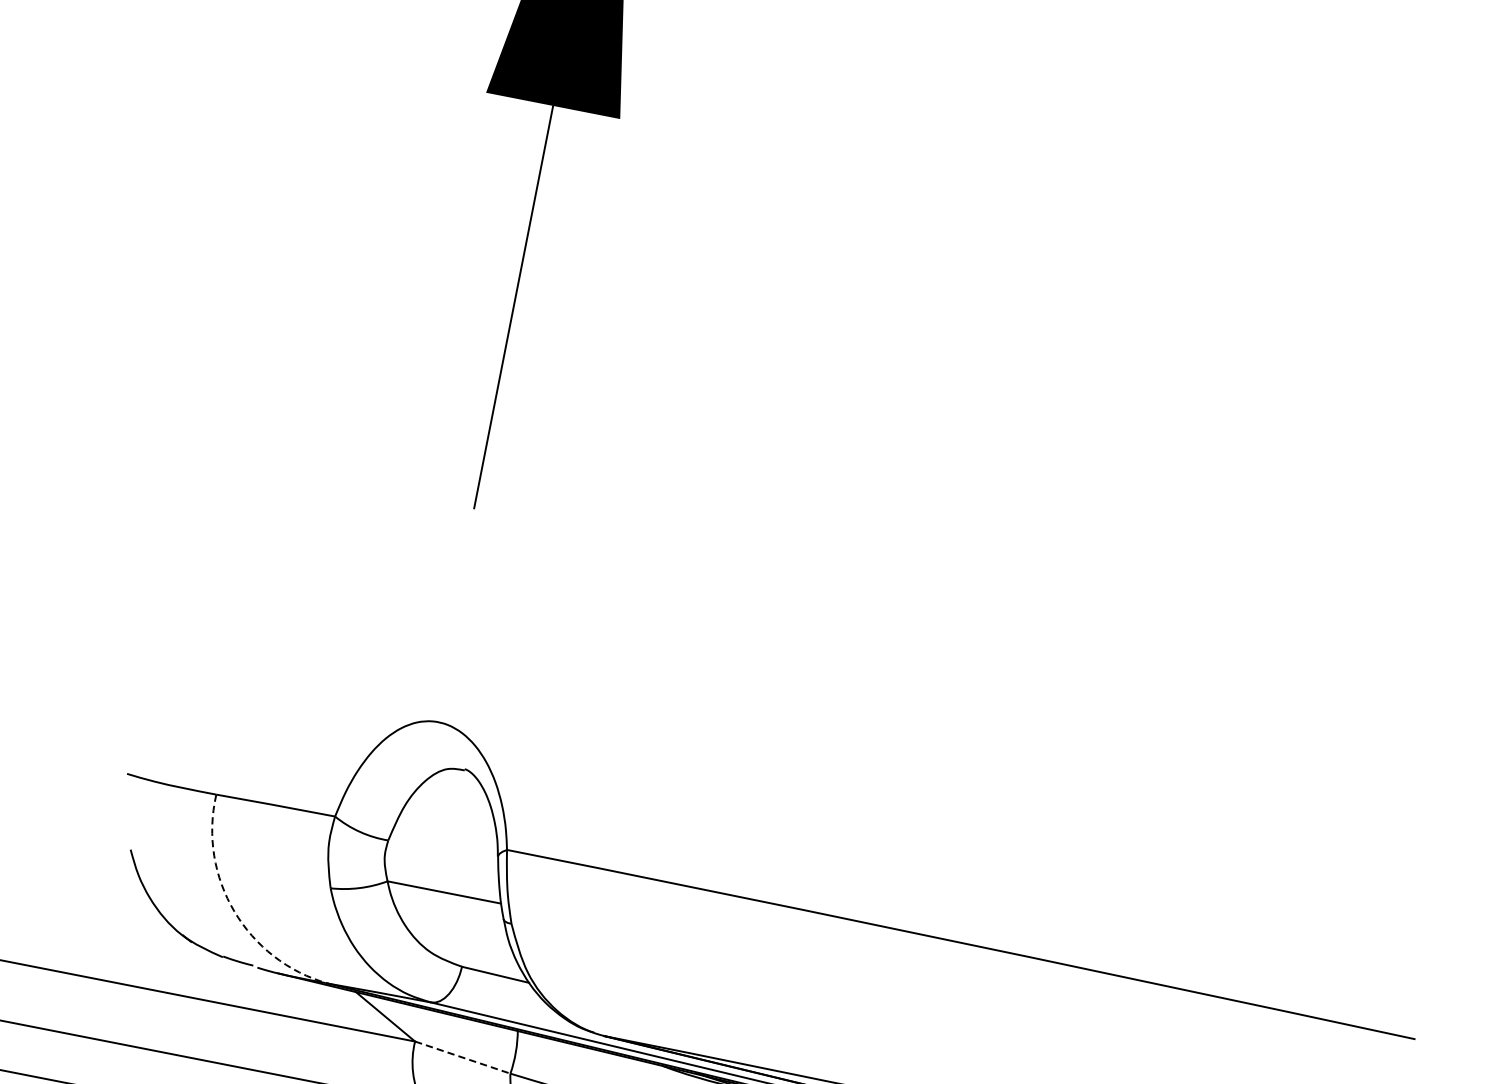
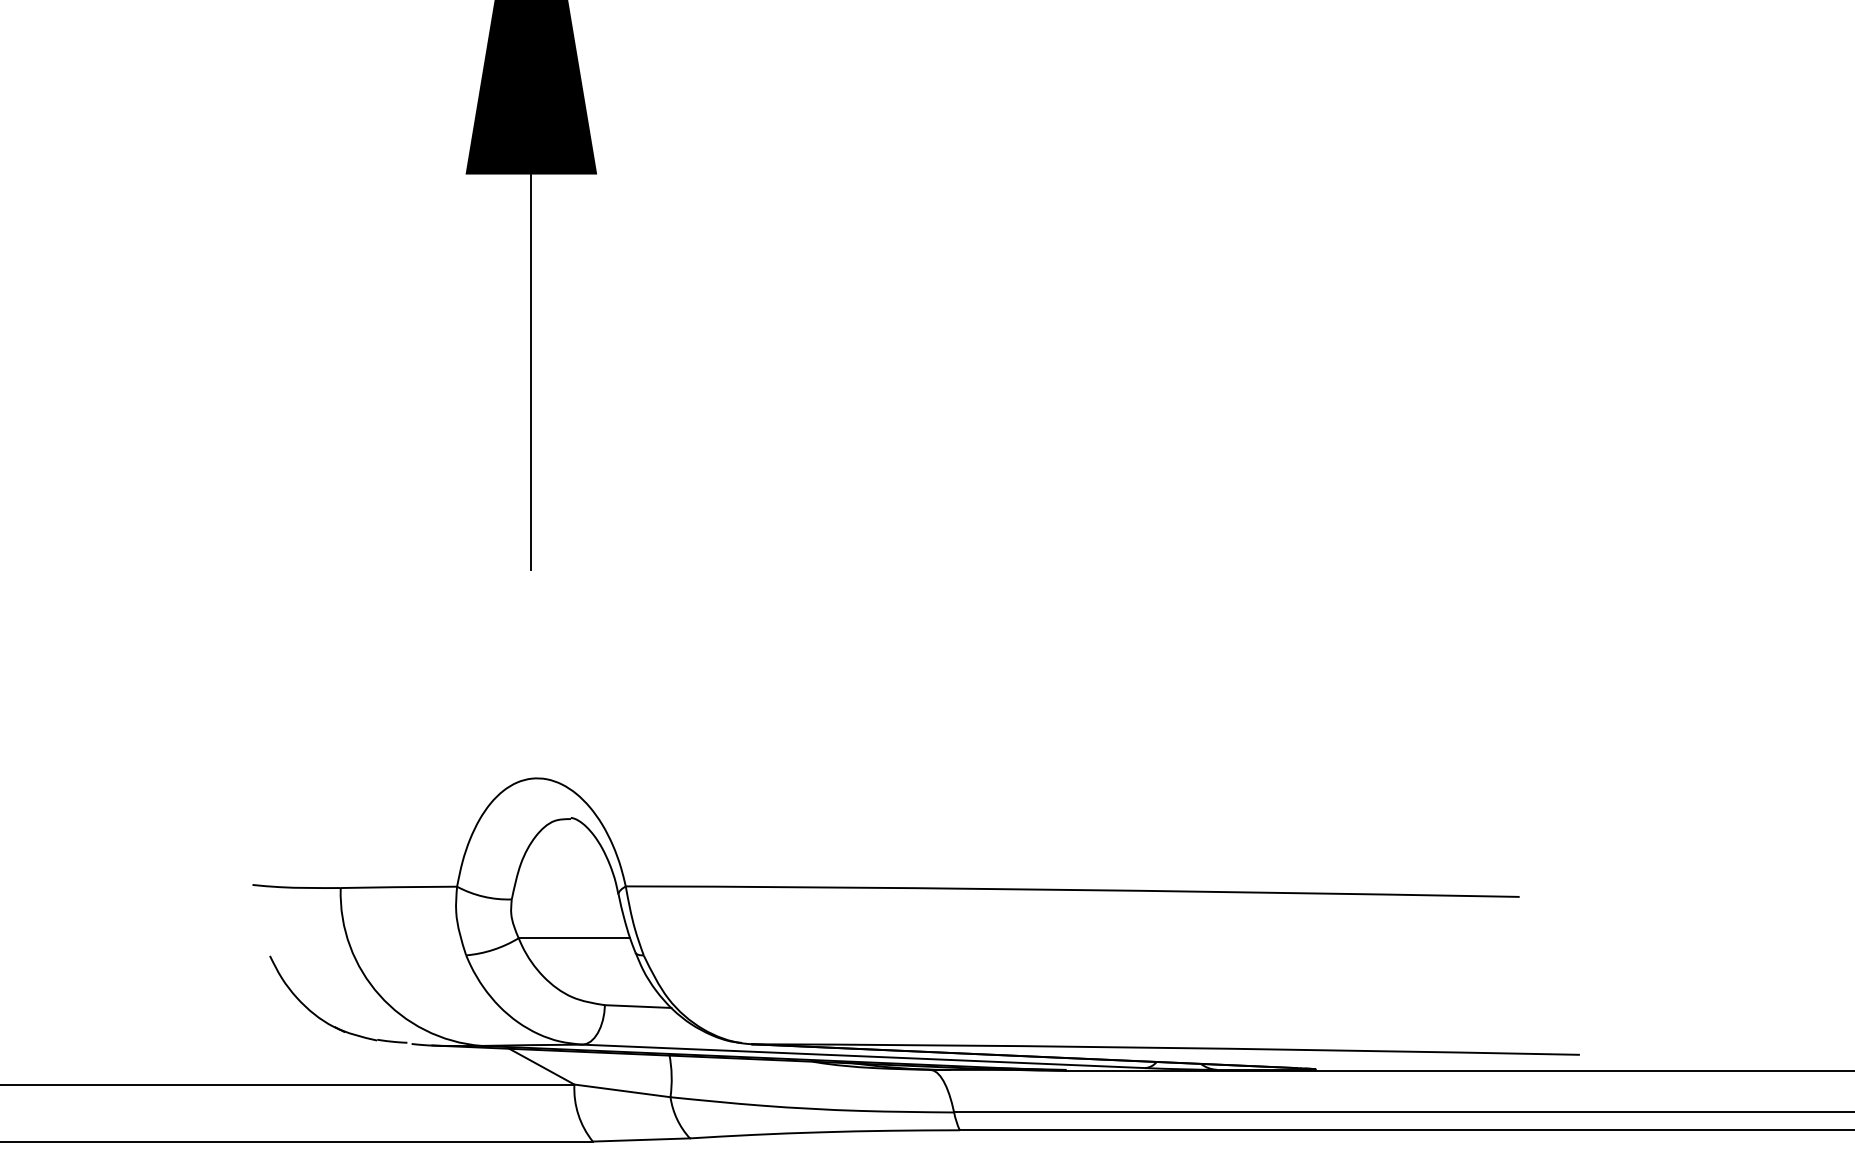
arc: (234, 911) -> (379, 995), dashed -> solid
line: (462, 1057) -> (622, 1090), dashed -> solid

